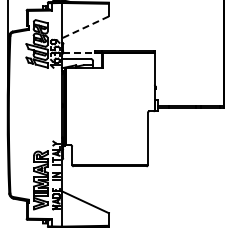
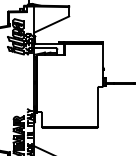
line: (85, 27) -> (51, 24), dashed -> solid
line: (82, 52) -> (49, 43), dashed -> solid

